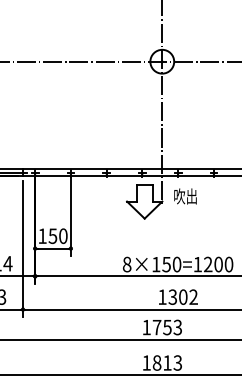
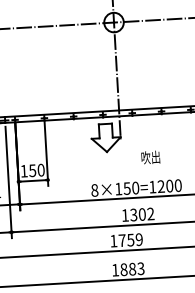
text: (185, 196) -> (150, 157), moved
text: (177, 327) -> (139, 239), 1753 -> 1759
text: (167, 362) -> (132, 268), 1813 -> 1883

